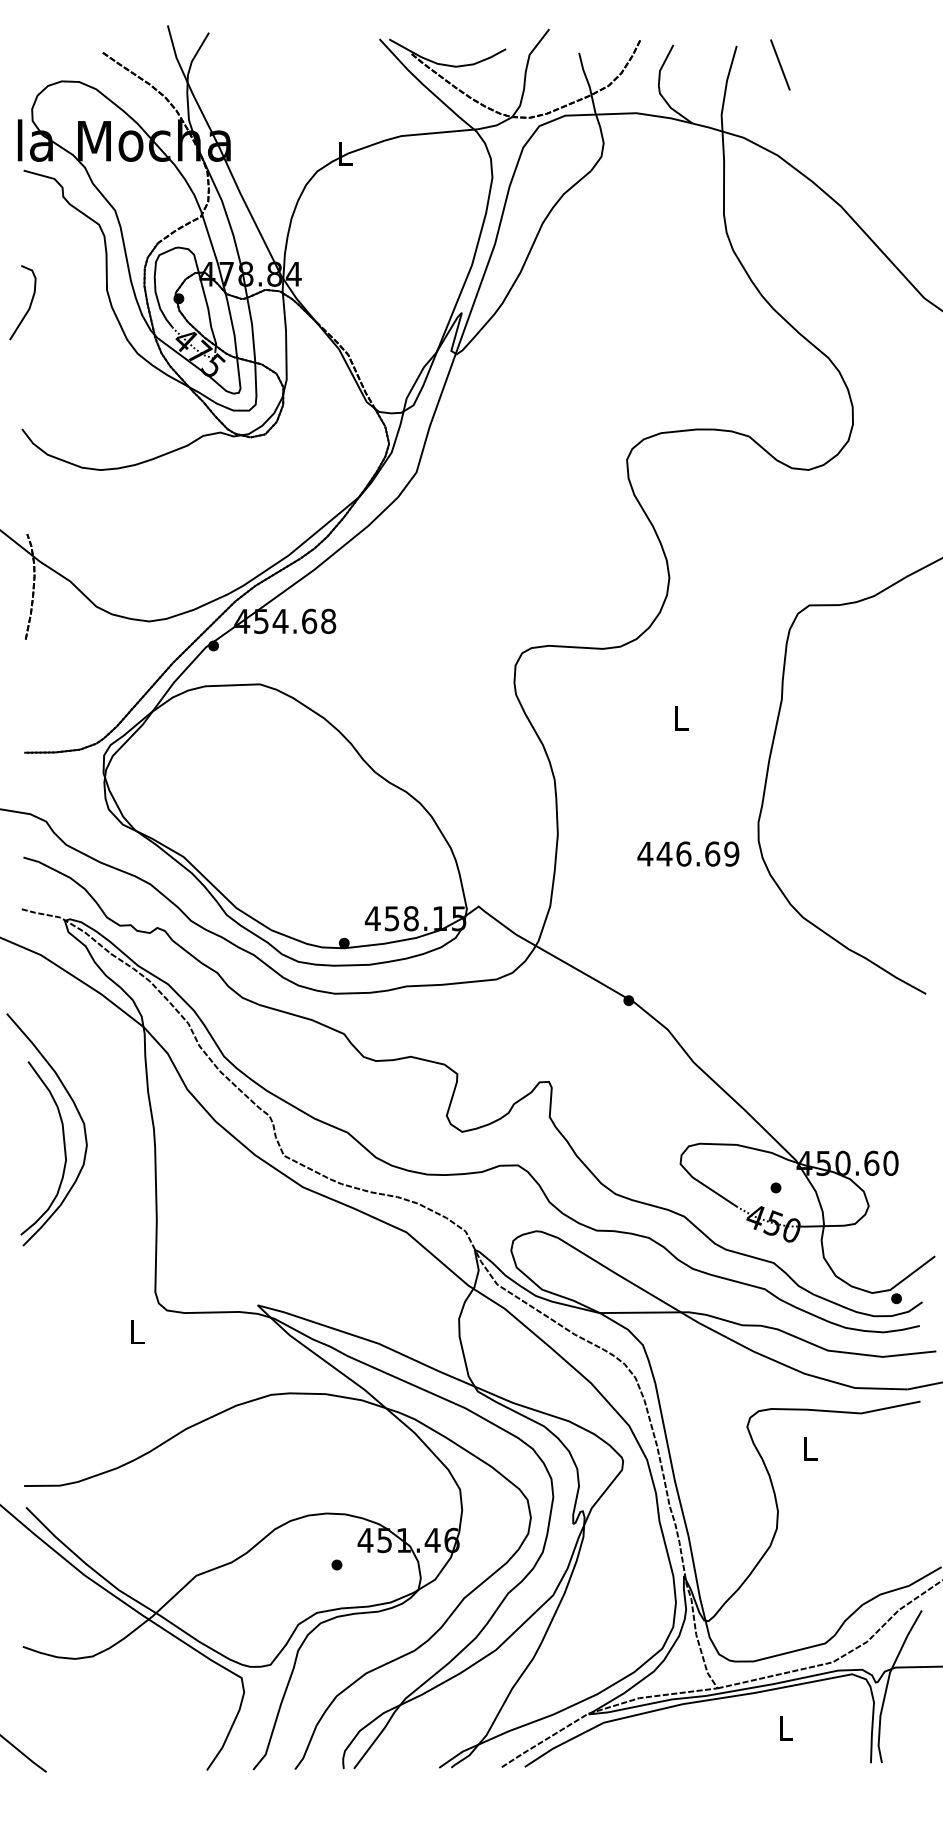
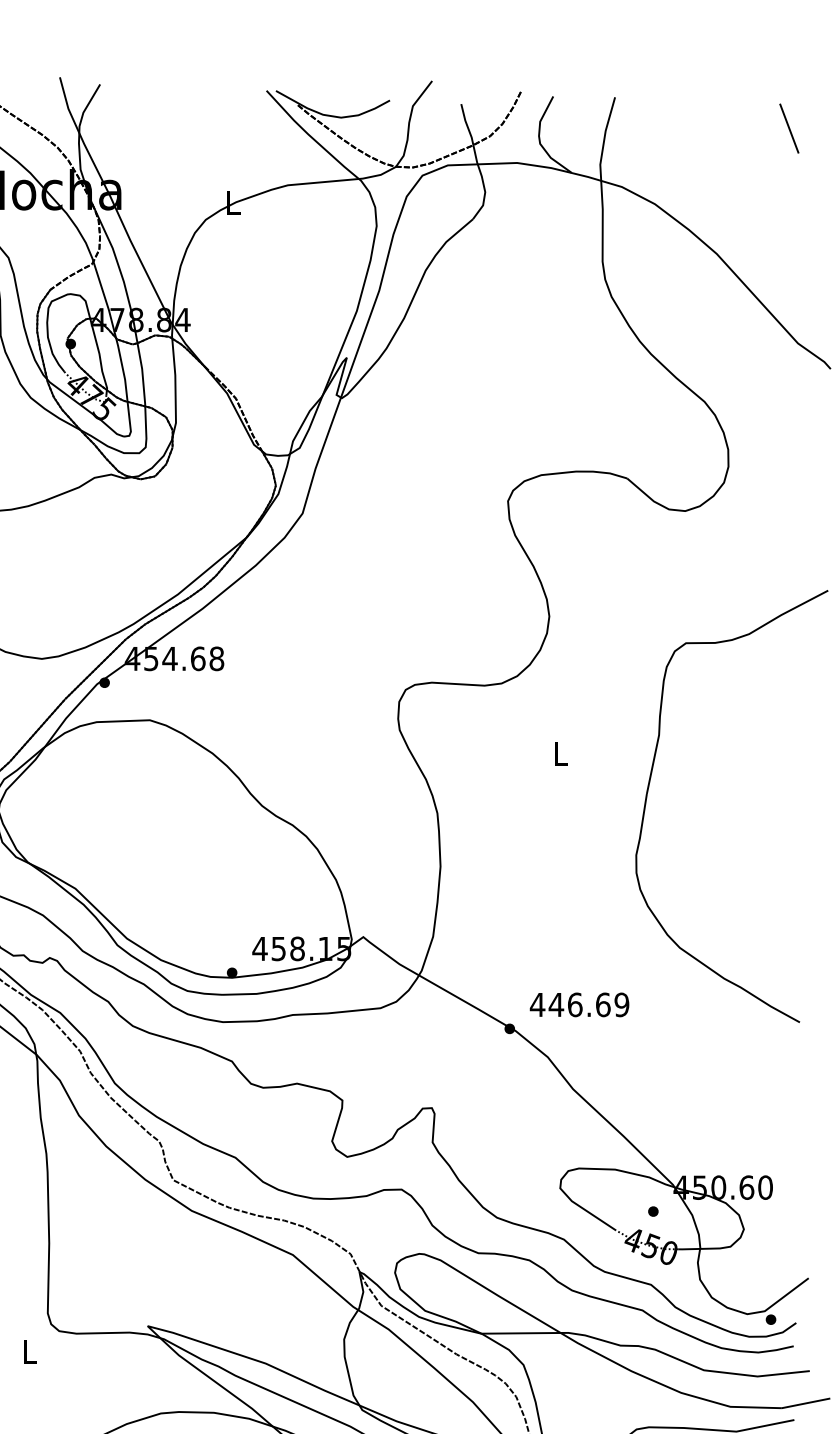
line: (780, 64) -> (789, 128), moved
text: (688, 853) -> (579, 1004), moved

